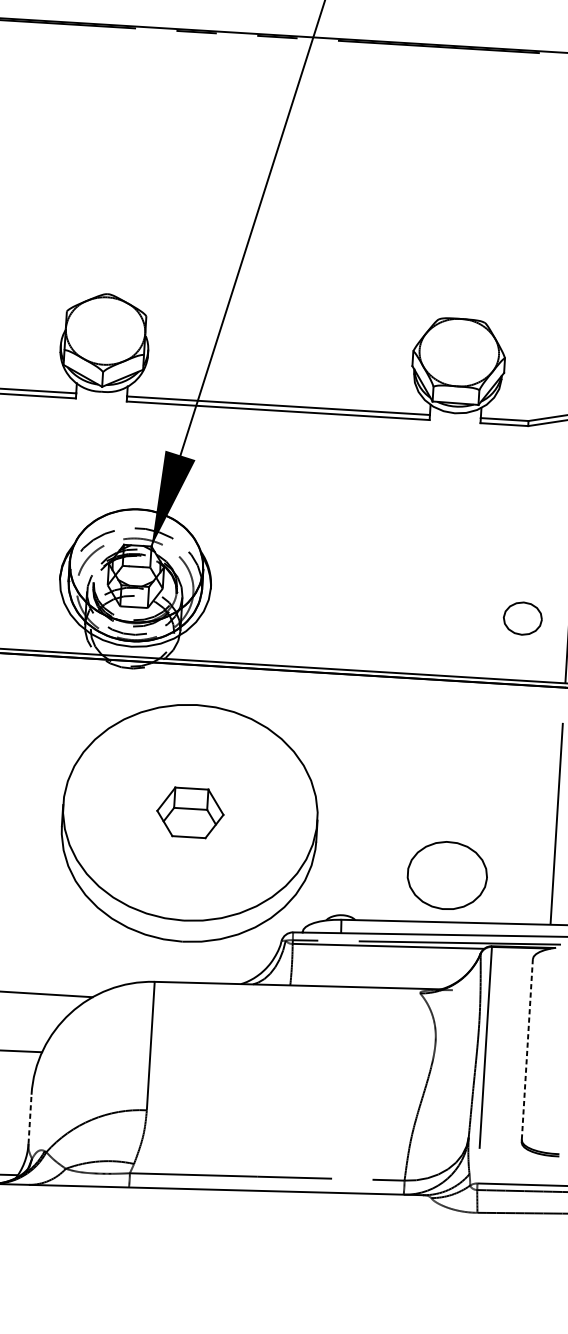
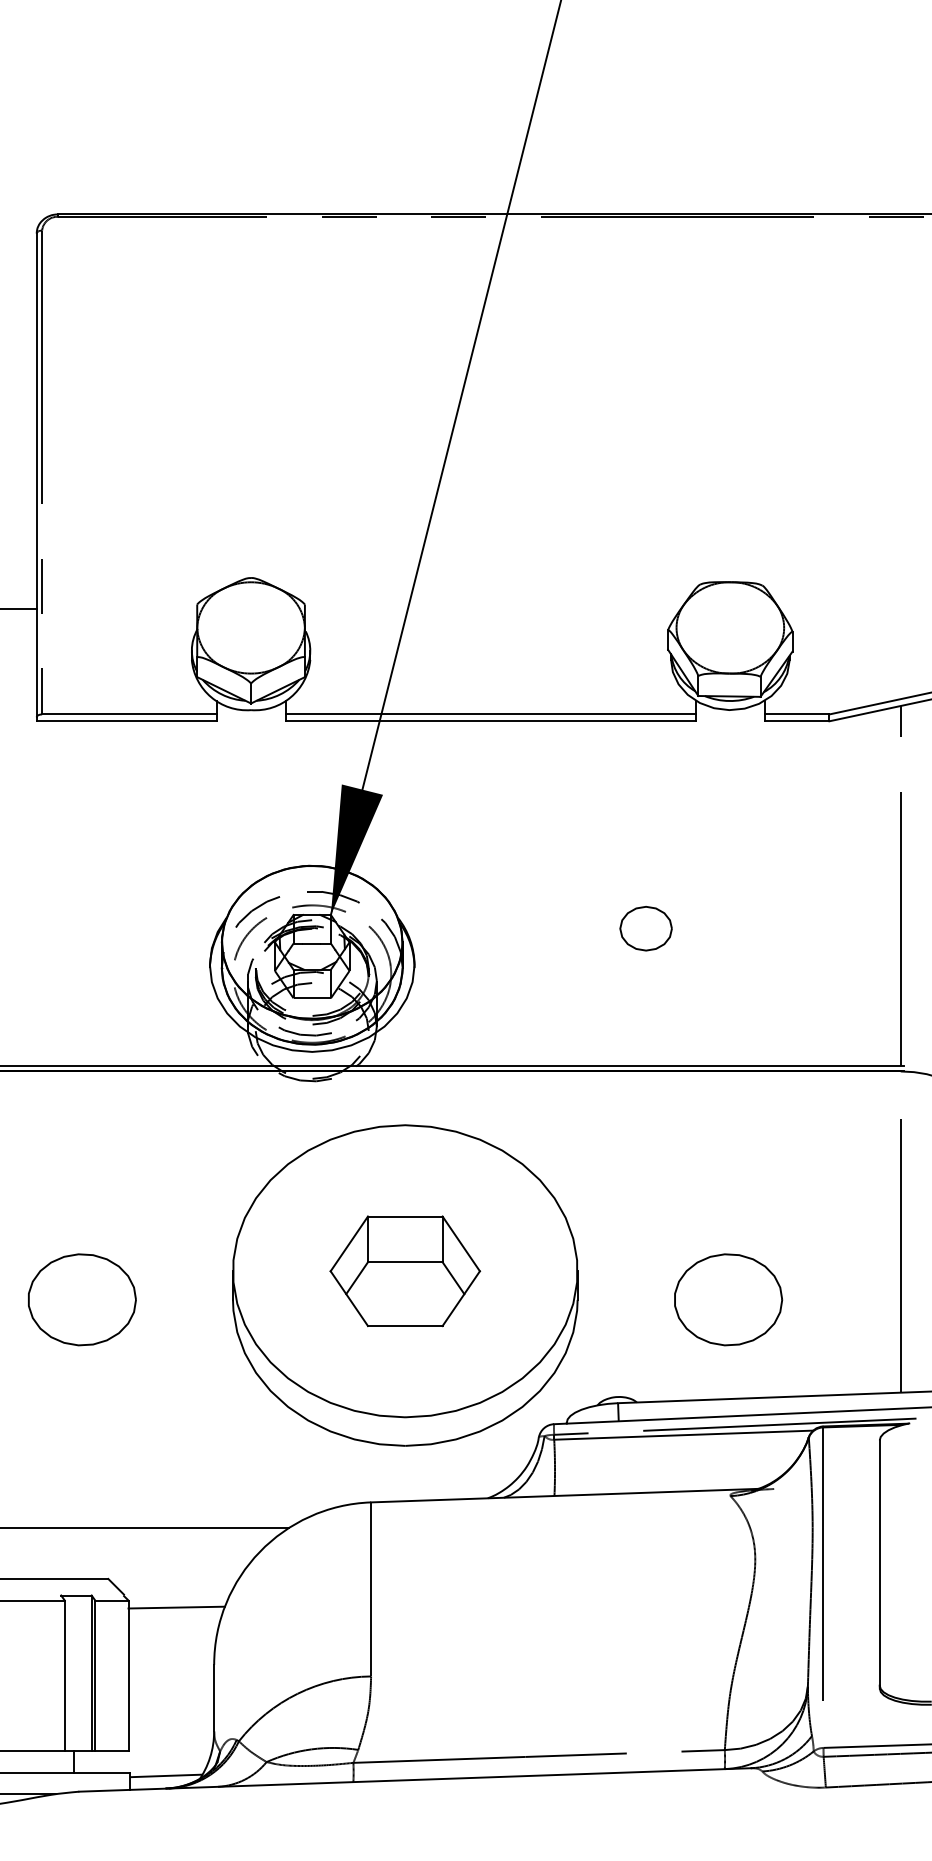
part: (522, 618) -> (645, 928), moved
part: (190, 813) -> (405, 1271), size x1.67
part: (447, 875) -> (728, 1299), moved
line: (527, 1049) -> (879, 1563), dashed -> solid
line: (30, 1118) -> (214, 1697), dashed -> solid

